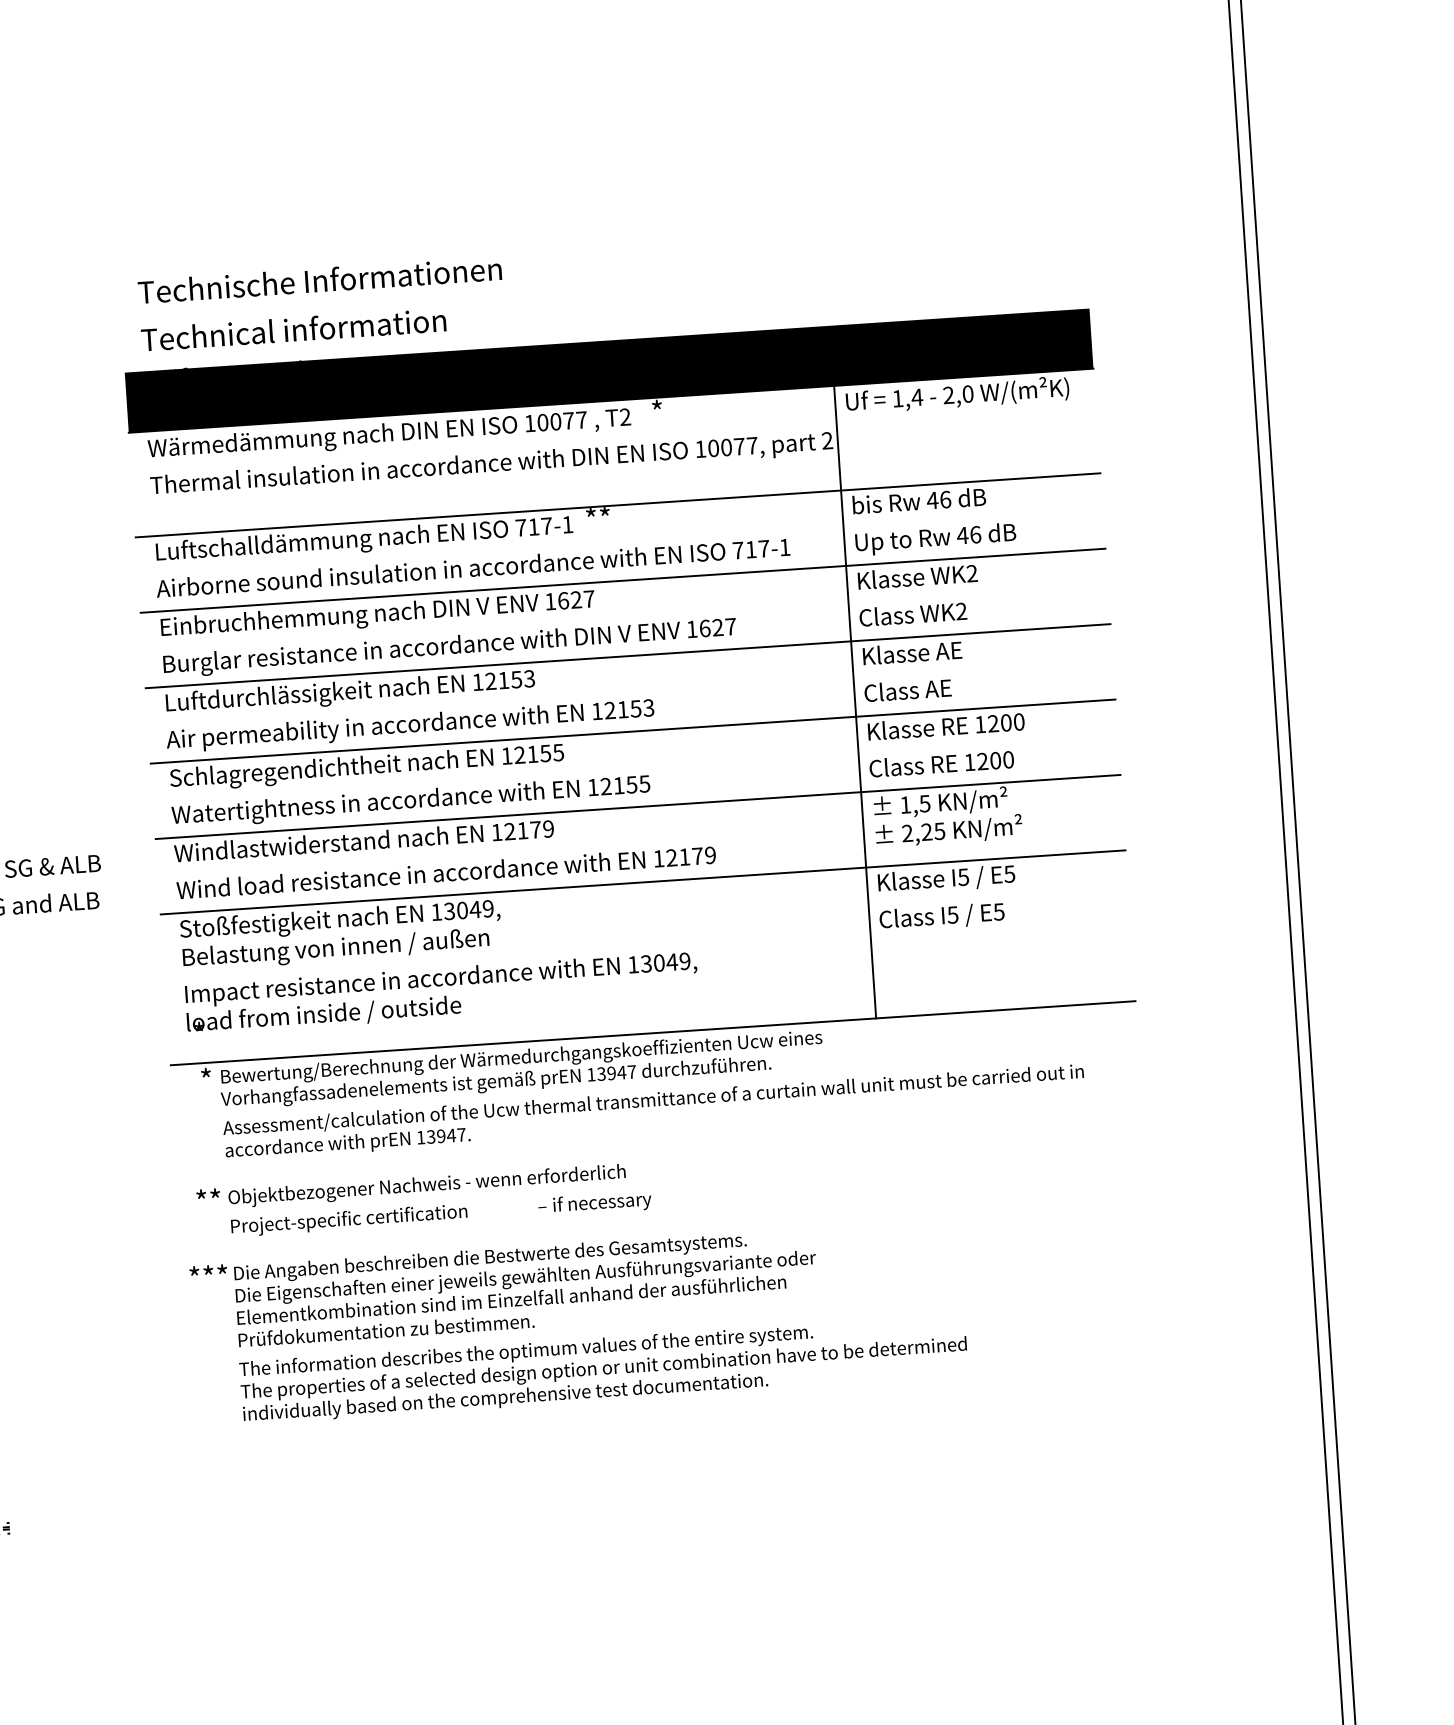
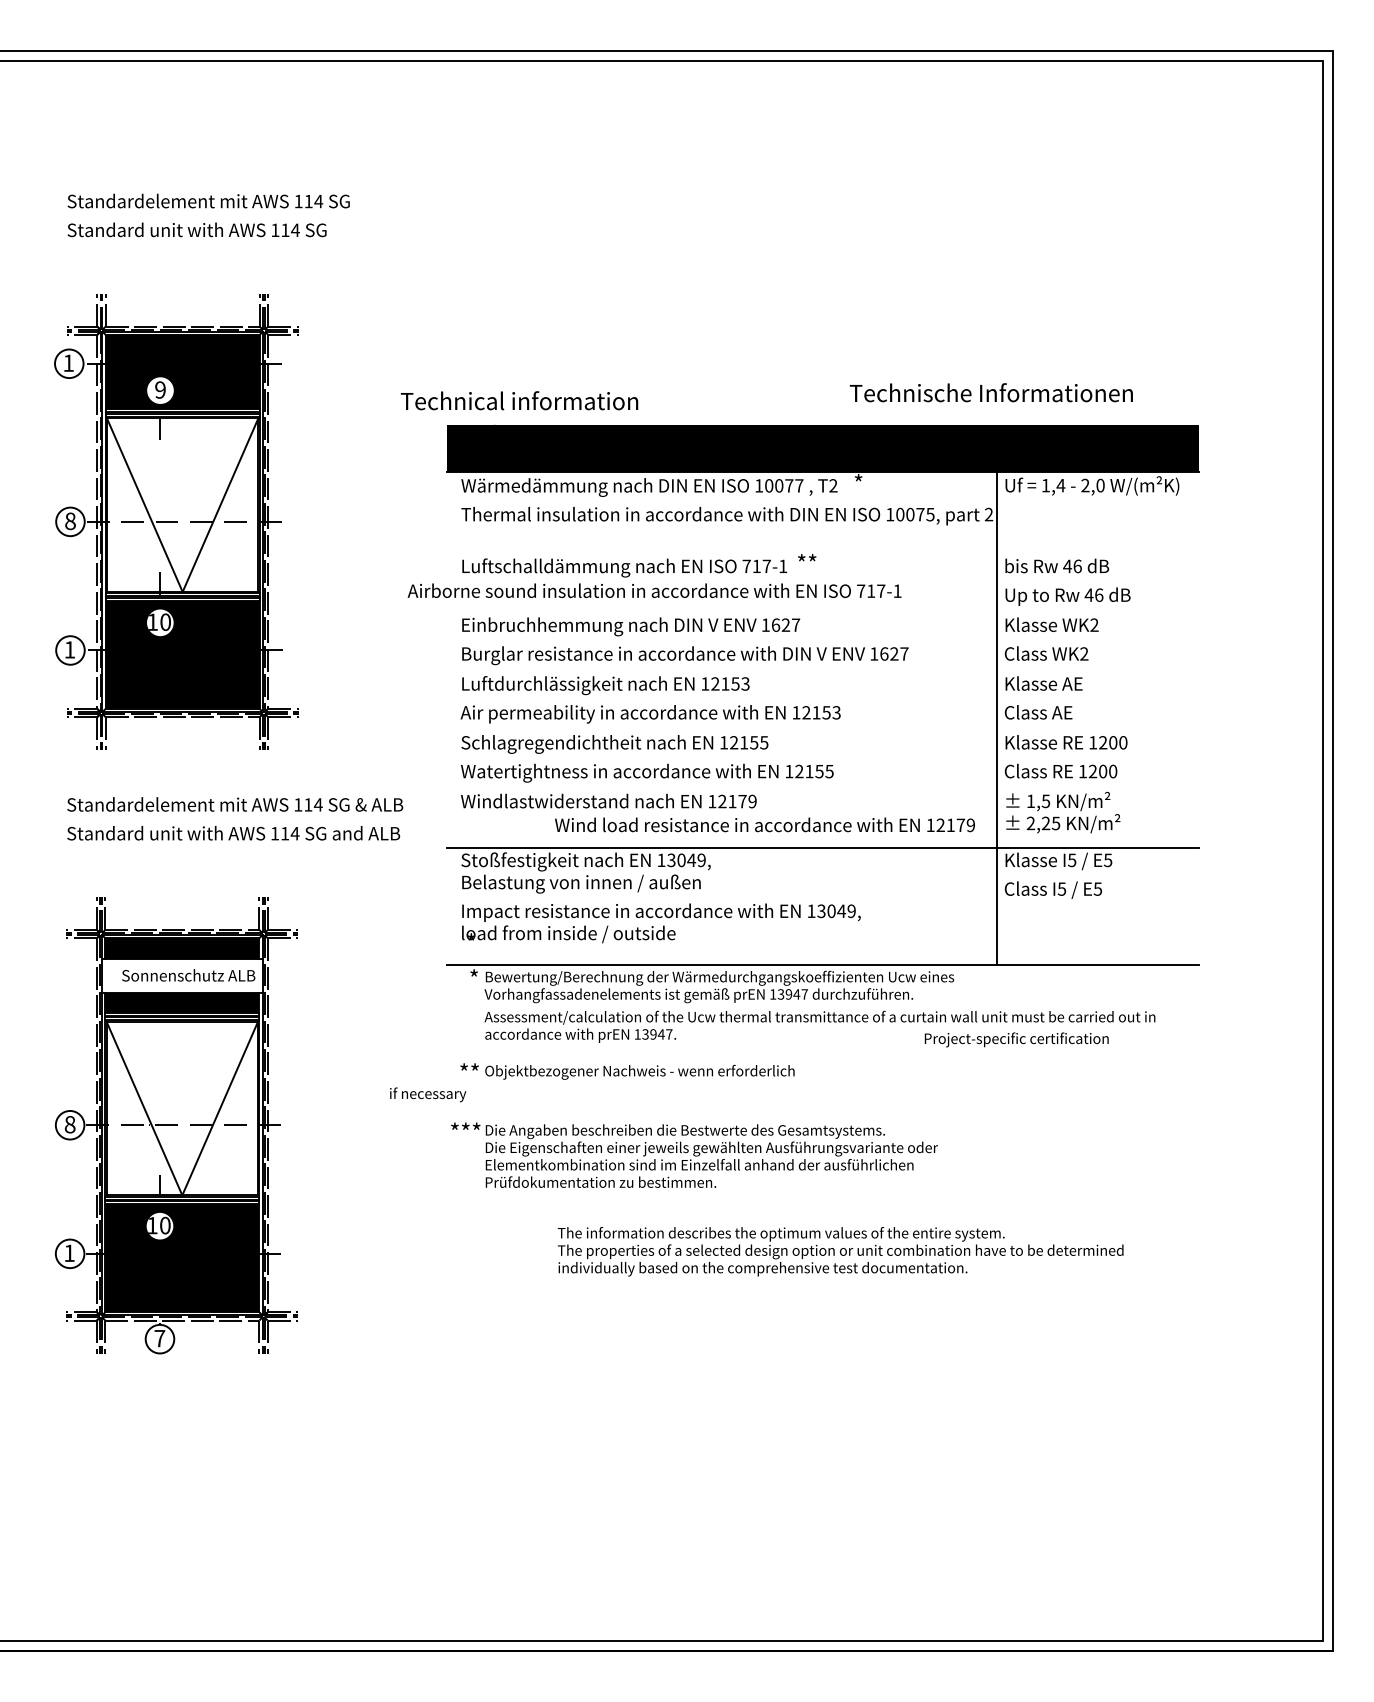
text: (318, 279) -> (990, 392), moved
text: (293, 329) -> (519, 400), moved
text: (752, 445) -> (930, 514), 10077, -> 10075,
line: (618, 504) -> (823, 553), removed
text: (473, 567) -> (654, 590), moved
line: (623, 580) -> (823, 612), removed
line: (628, 656) -> (823, 671), removed
line: (633, 731) -> (823, 730), removed
line: (638, 807) -> (823, 789), removed
text: (445, 871) -> (764, 824), moved
text: (602, 1202) -> (428, 1094), moved
text: (348, 1219) -> (1016, 1039), moved
text: (603, 1369) -> (840, 1251), moved

